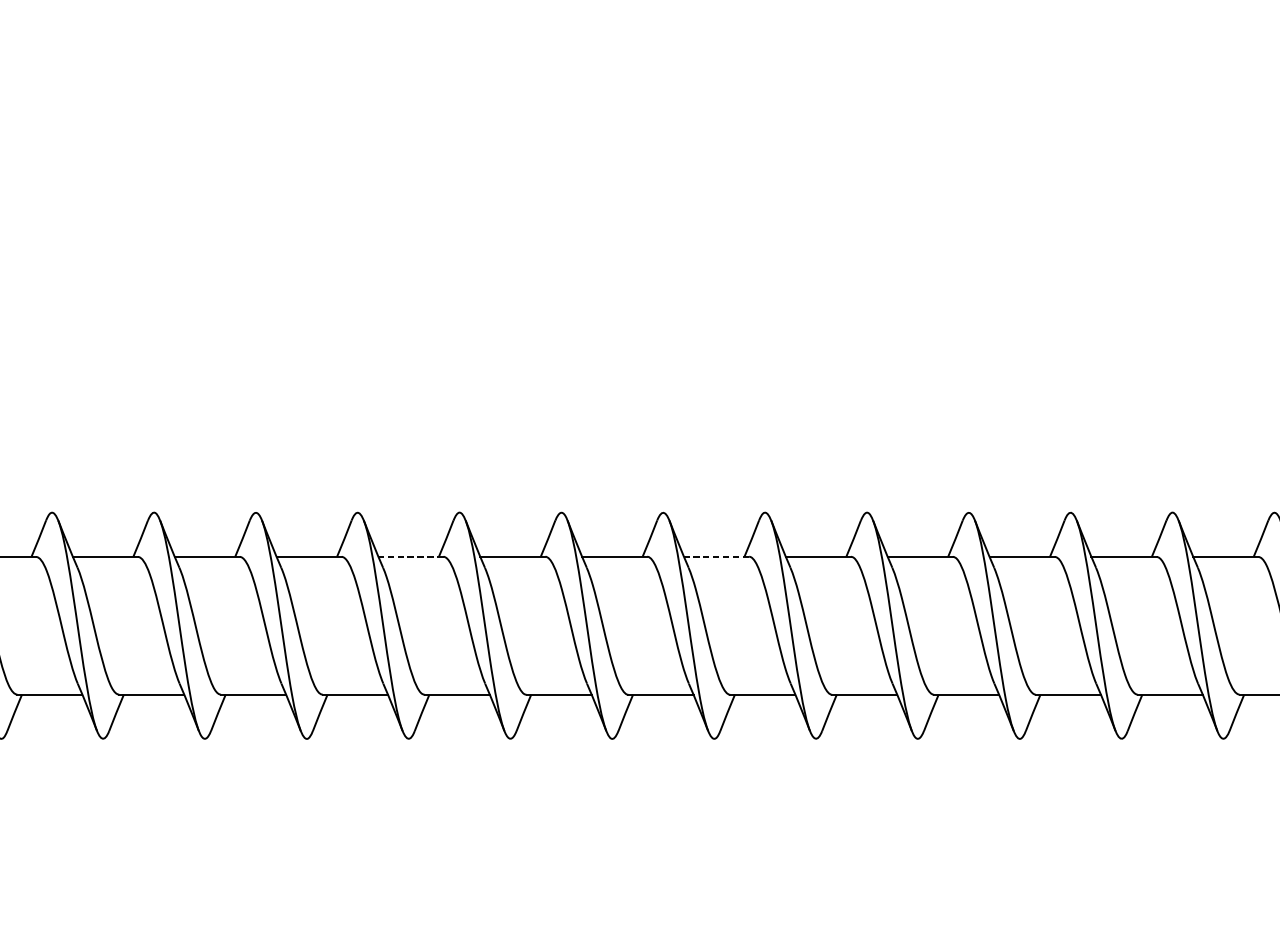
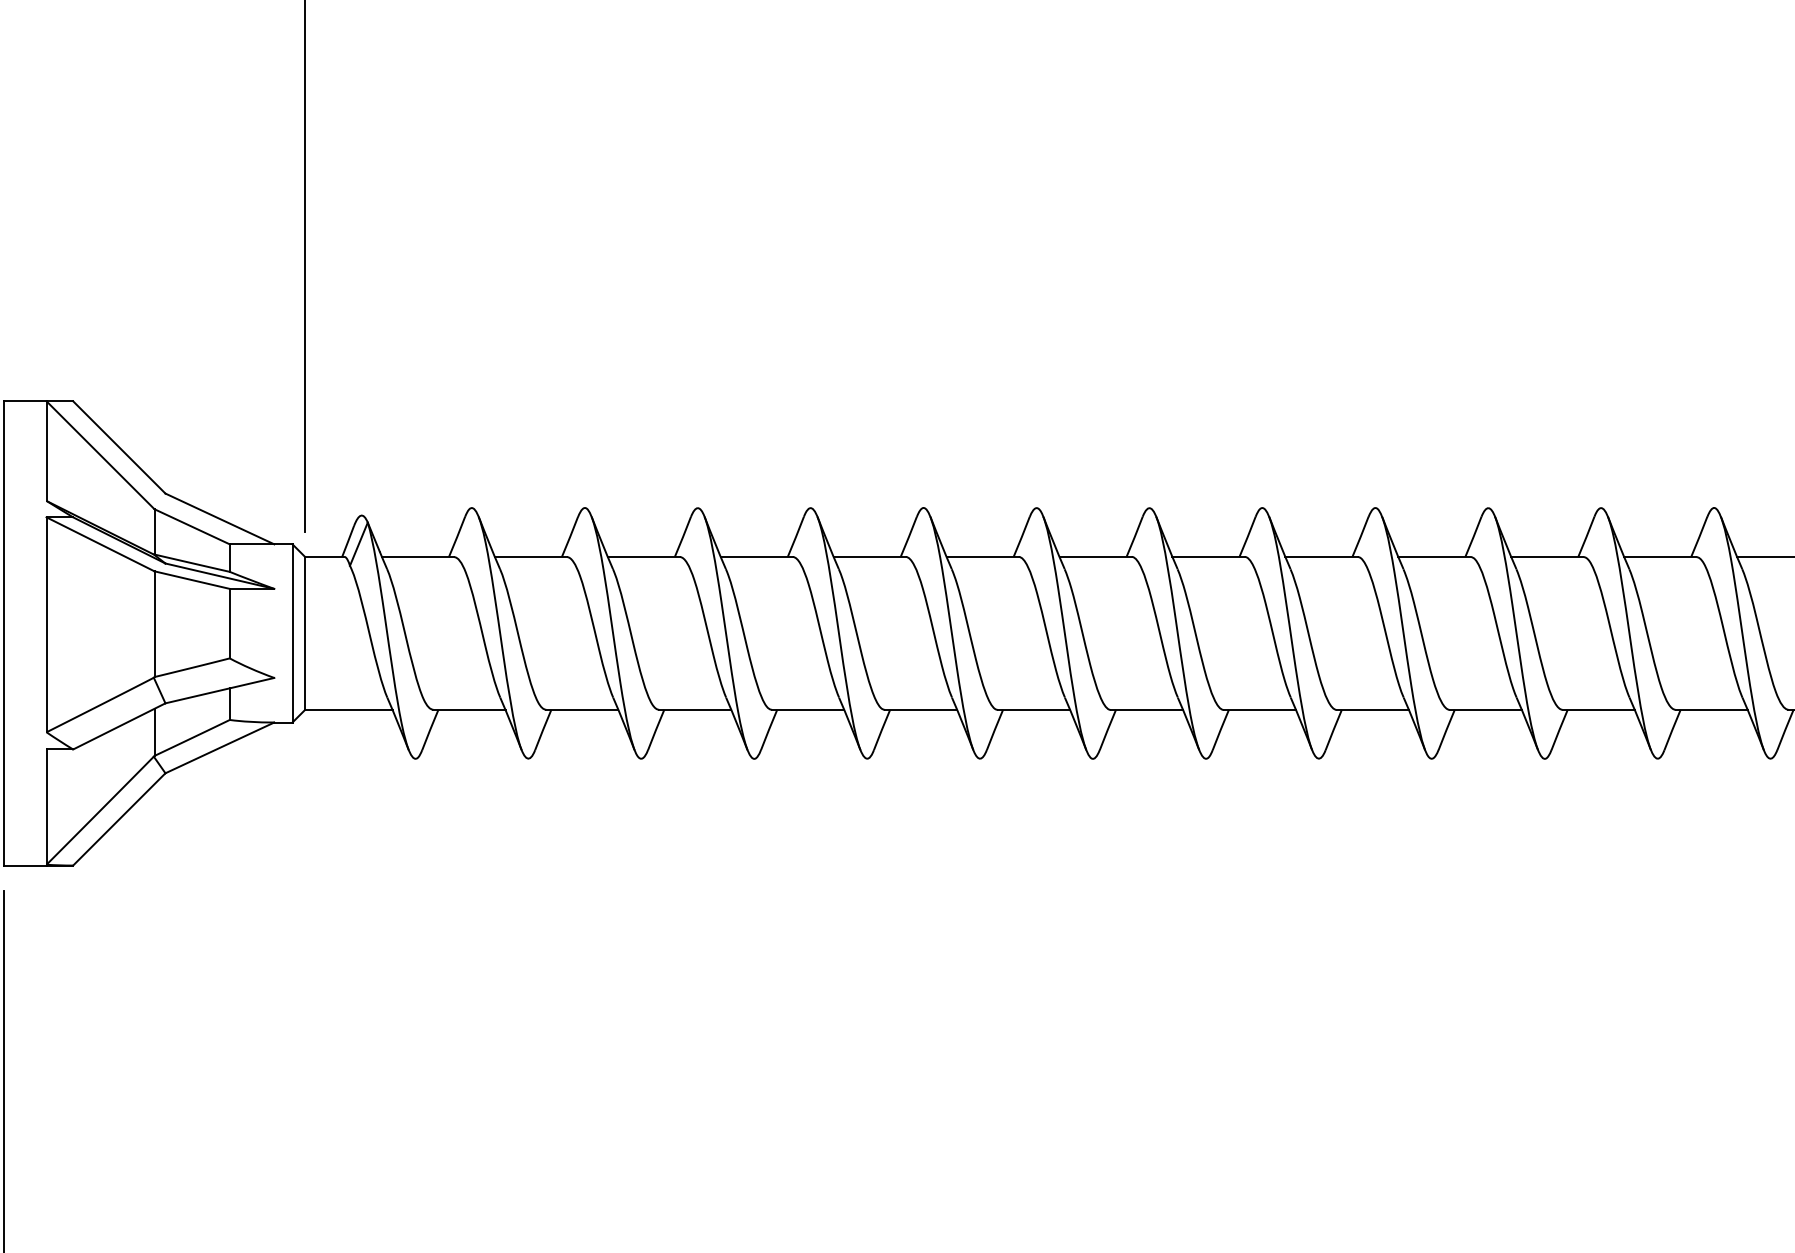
line: (410, 556) -> (869, 556), dashed -> solid
line: (716, 556) -> (1208, 556), dashed -> solid

